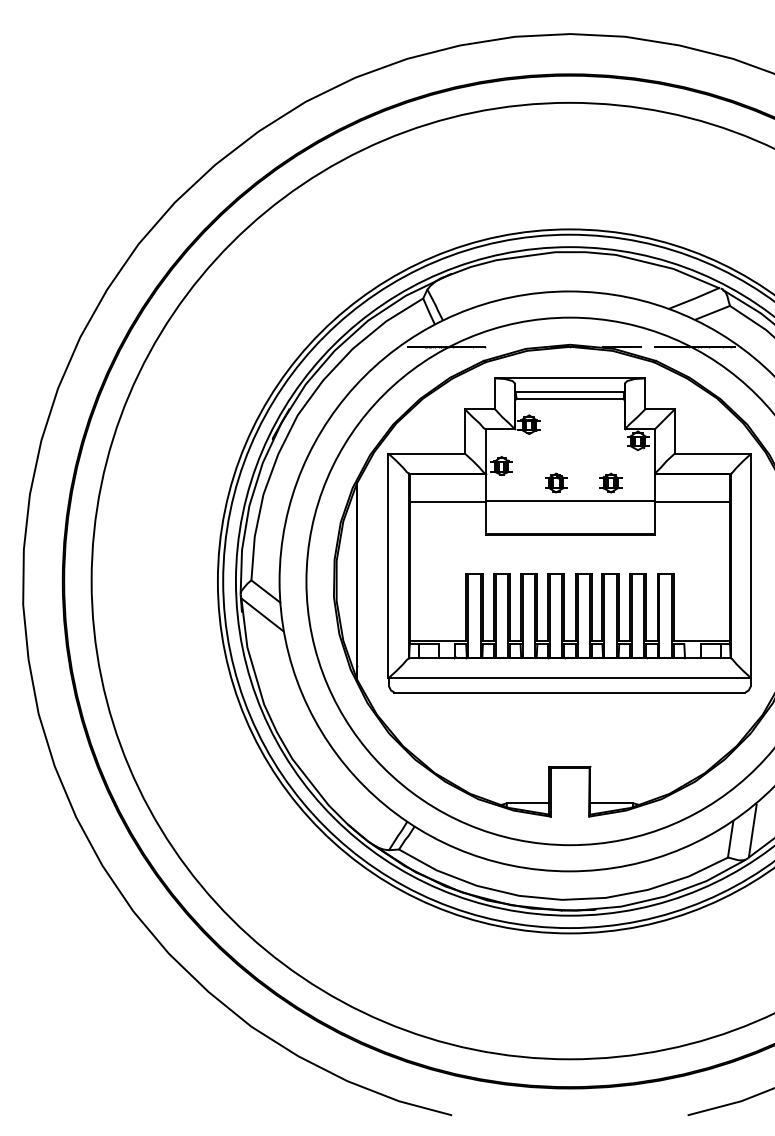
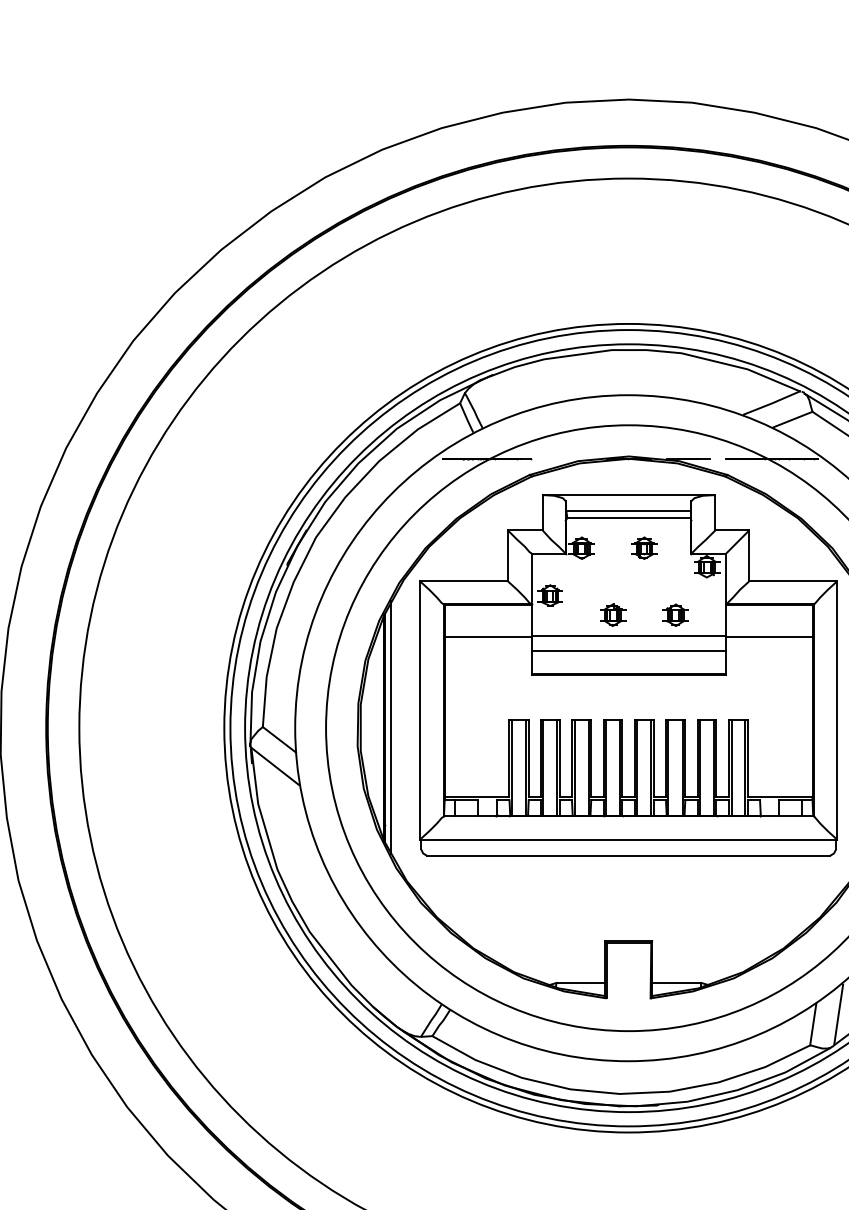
part: (583, 424) -> (644, 547), added
line: (569, 513) -> (628, 650), added
line: (362, 581) -> (390, 728), added

